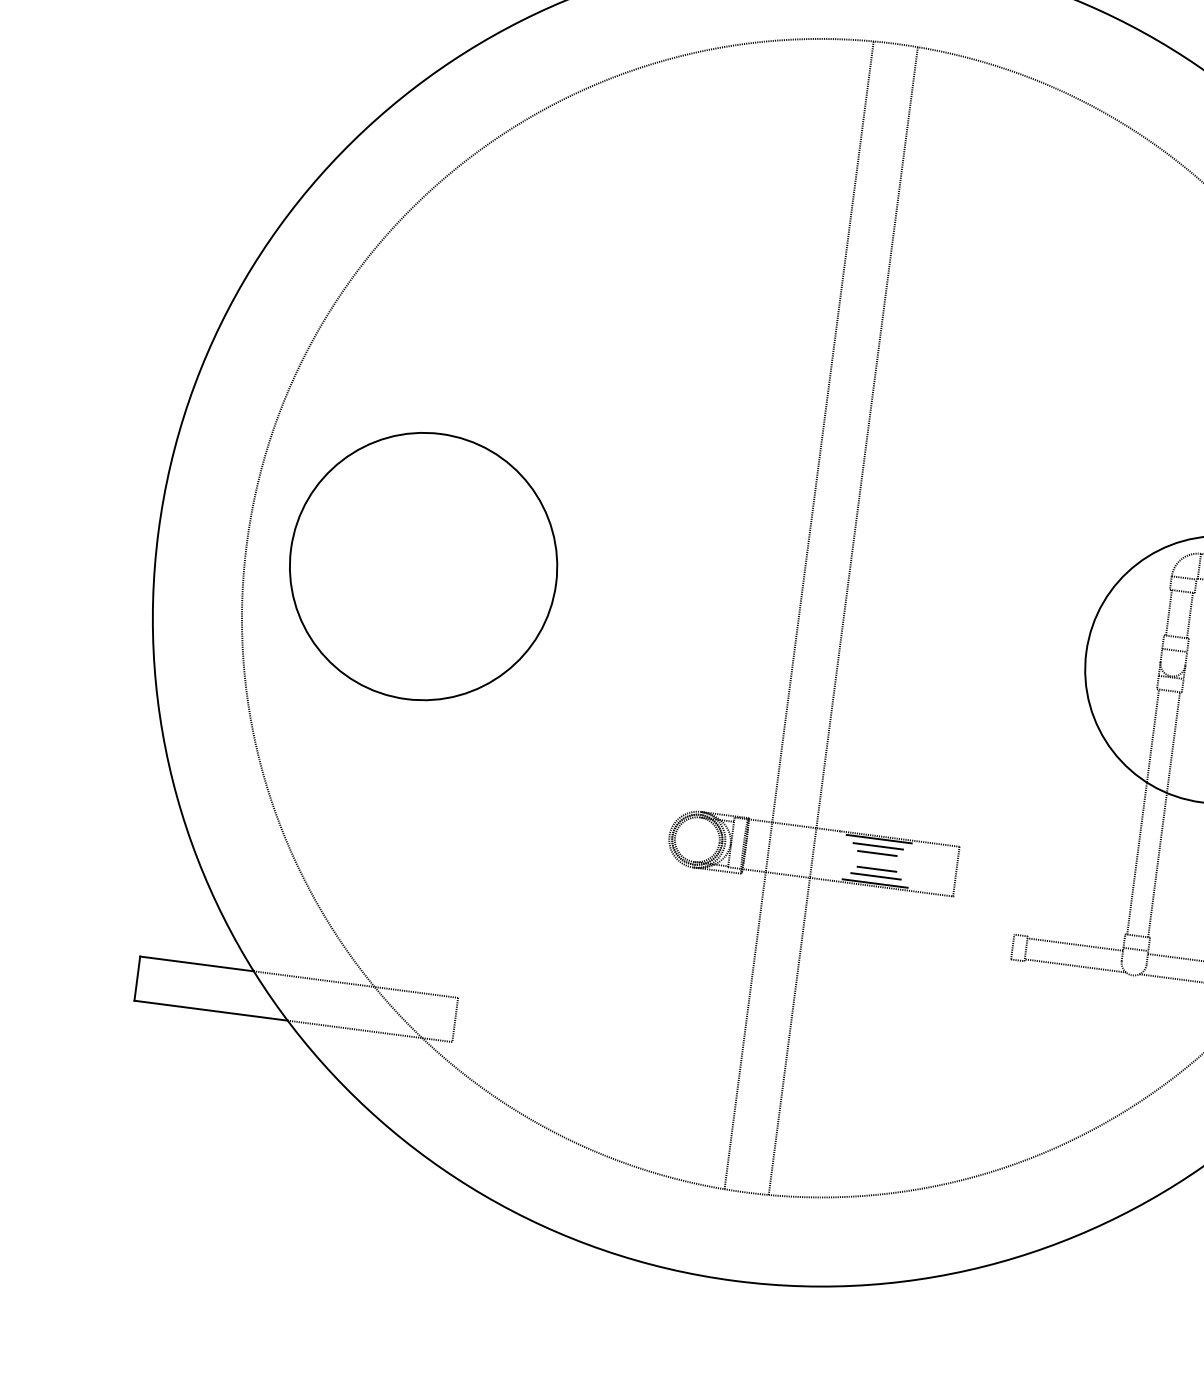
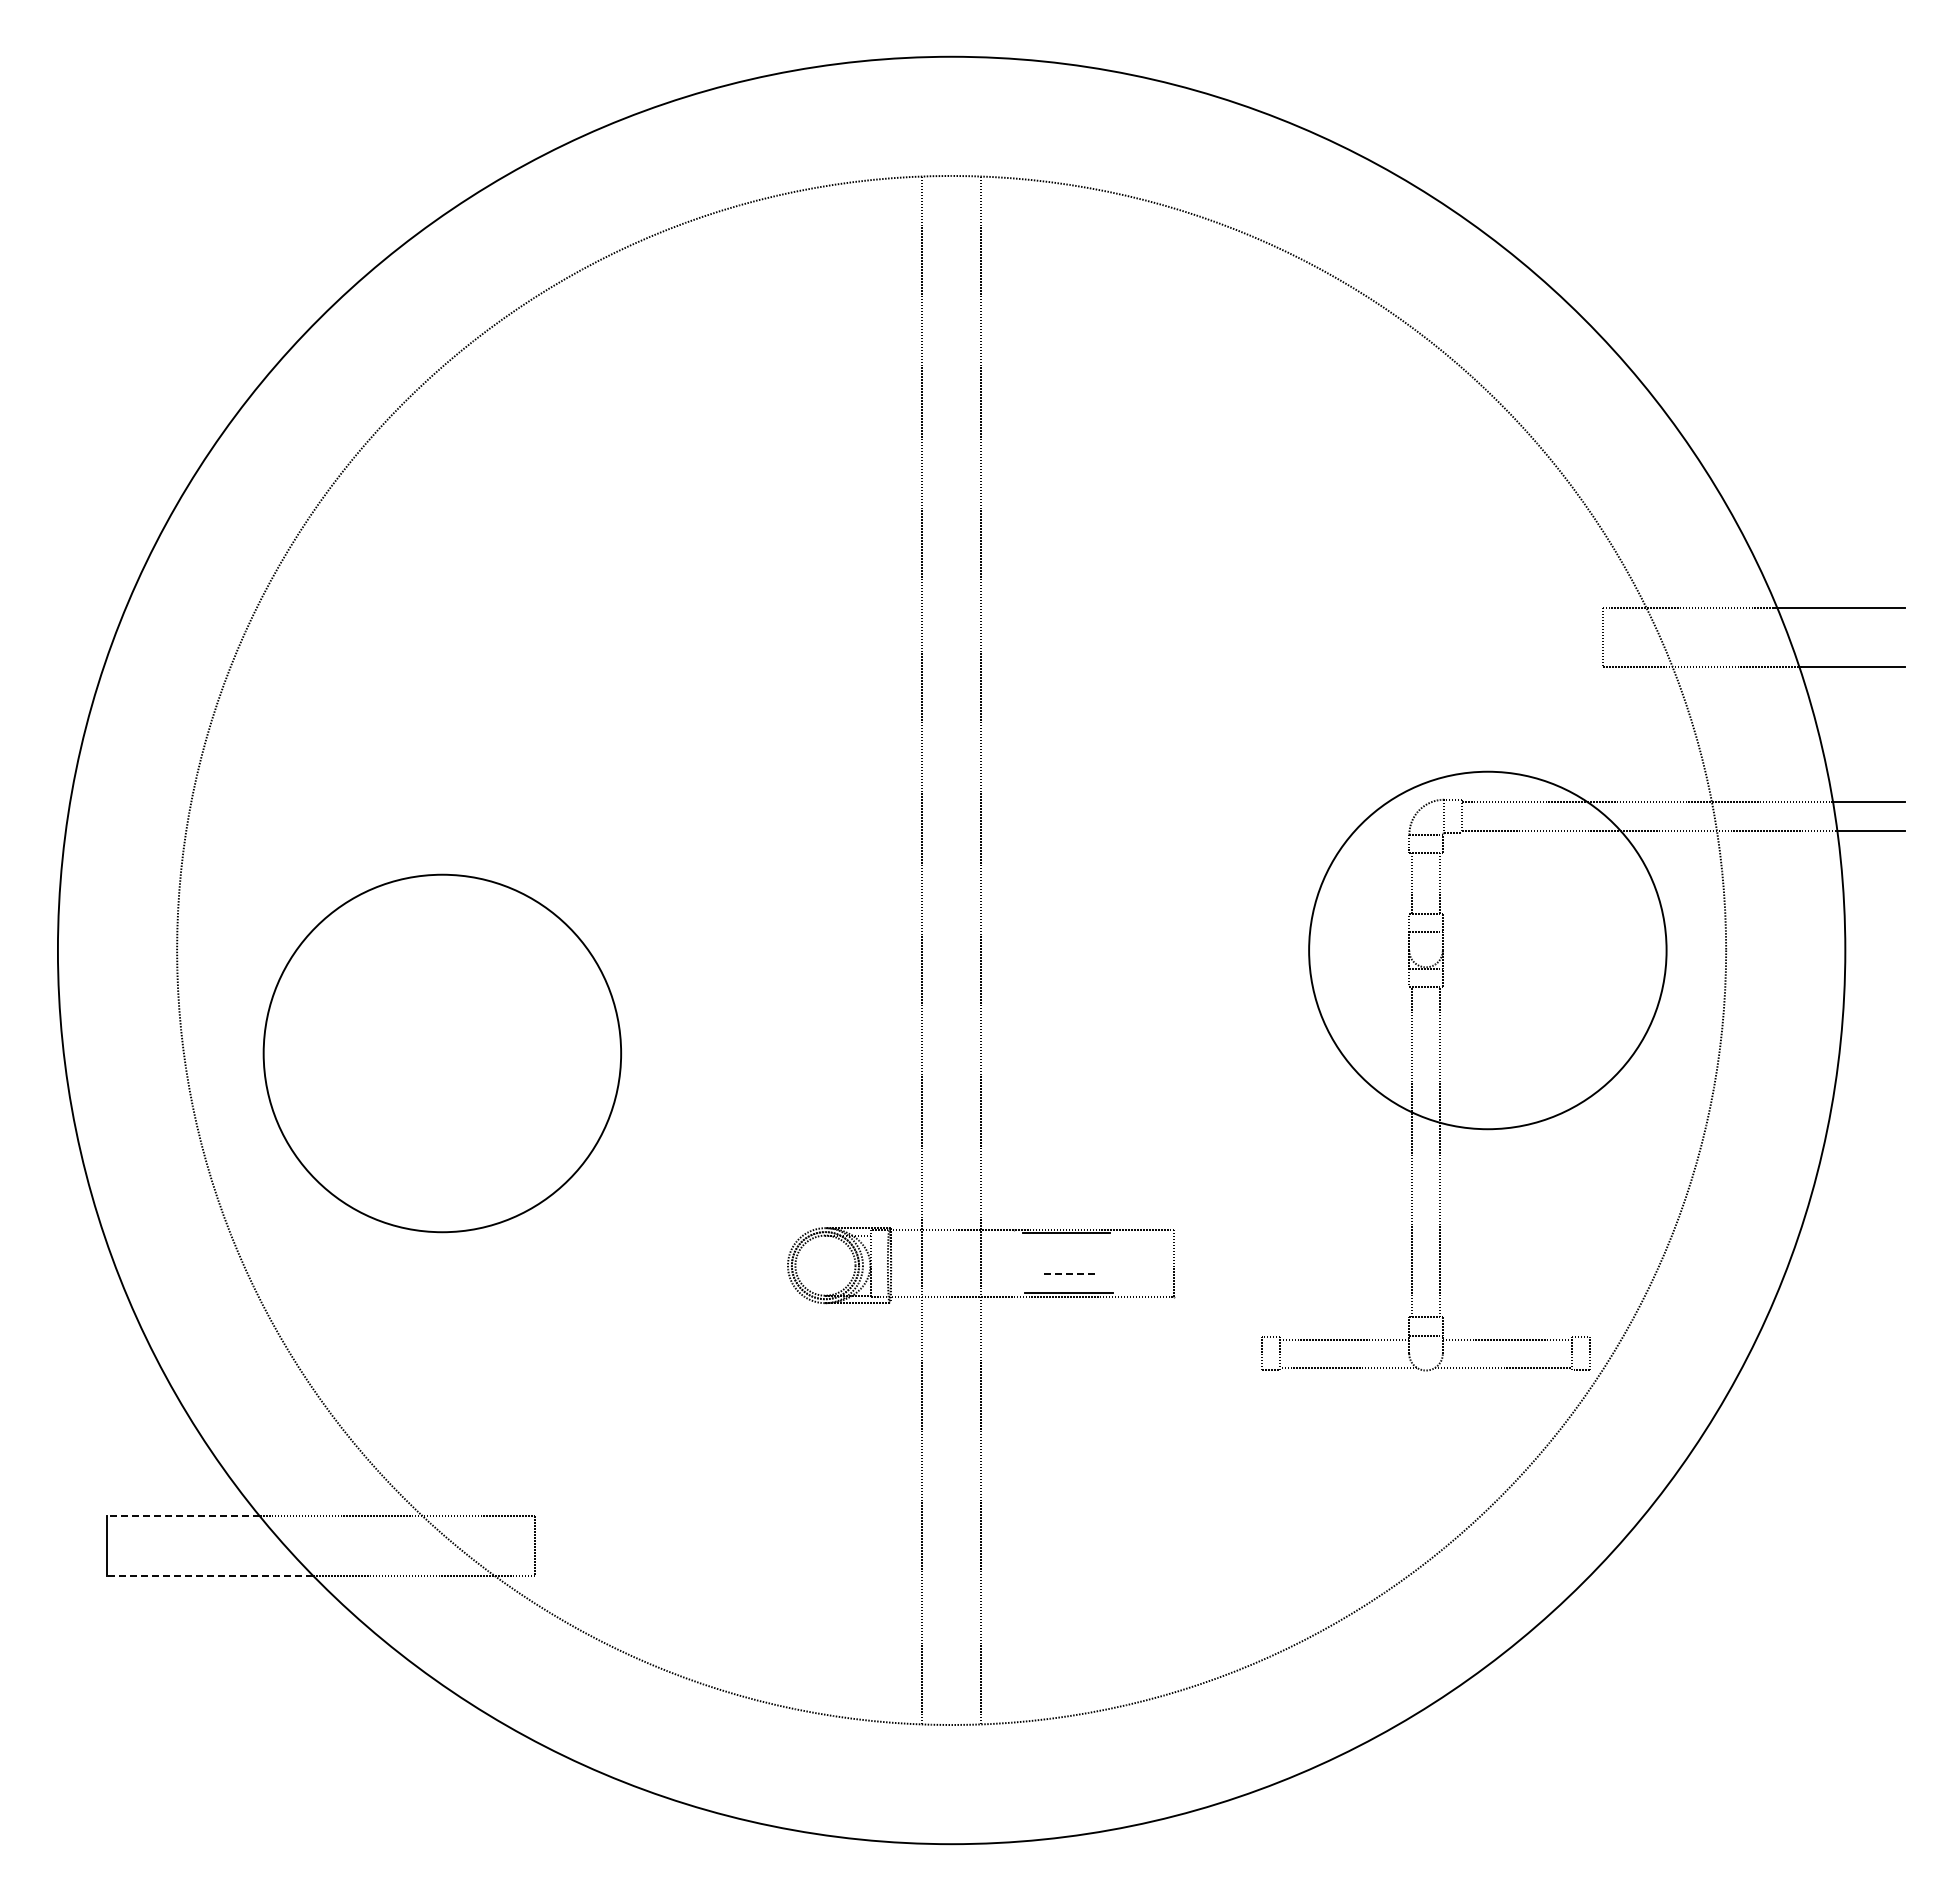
circle: (423, 566) -> (442, 1053), moved
line: (878, 846) -> (1066, 1243), removed
line: (877, 853) -> (1066, 1252), removed
line: (876, 869) -> (1068, 1273), solid -> dashed
line: (875, 876) -> (1068, 1283), removed
line: (197, 963) -> (183, 1516), solid -> dashed
line: (210, 1010) -> (209, 1576), solid -> dashed

